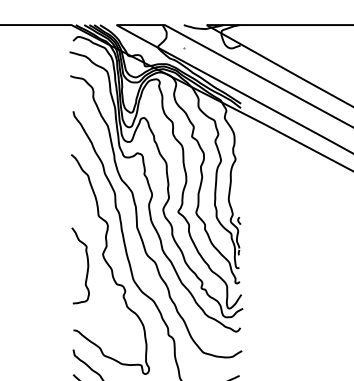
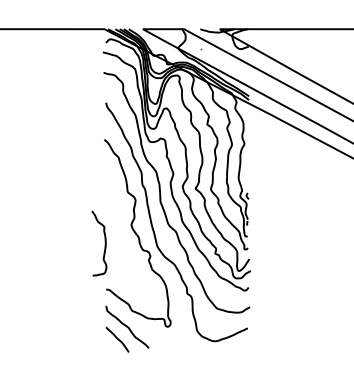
curve: (86, 264) -> (104, 242), moved

